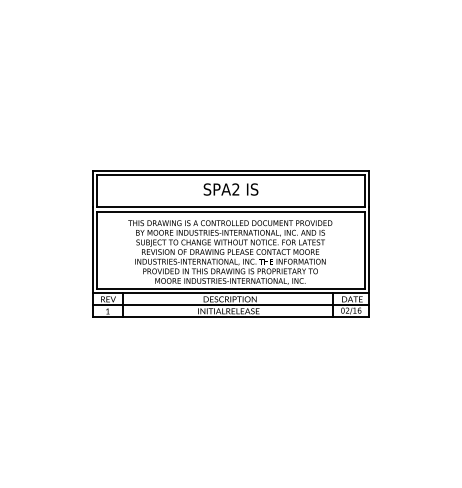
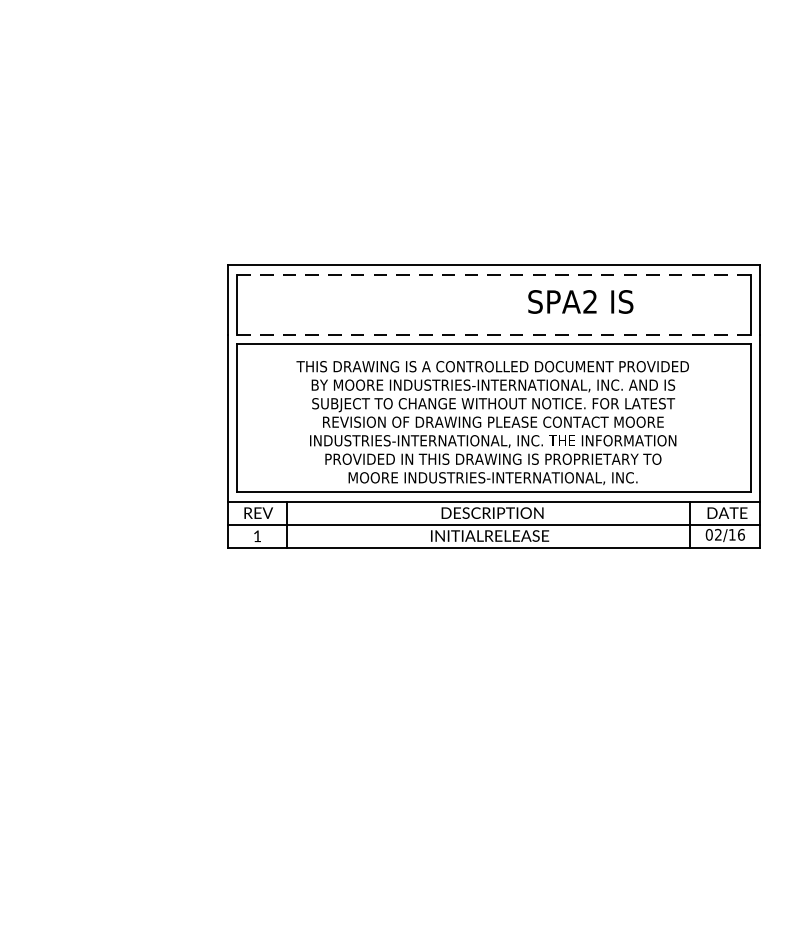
line: (230, 175) -> (493, 274), solid -> dashed
text: (230, 189) -> (579, 301), moved
line: (230, 206) -> (493, 334), solid -> dashed

